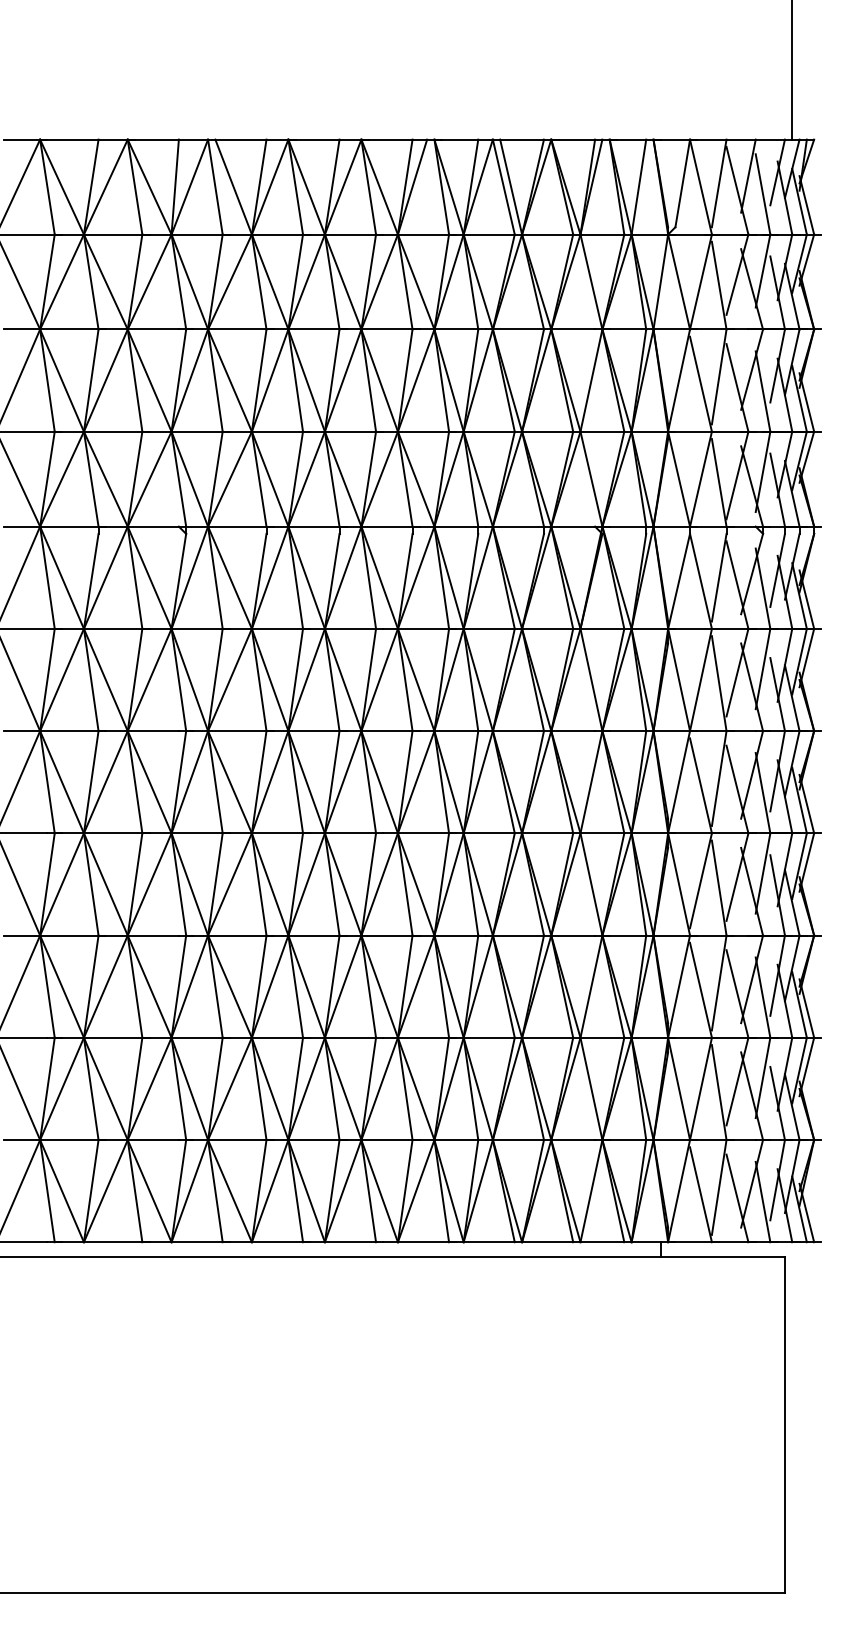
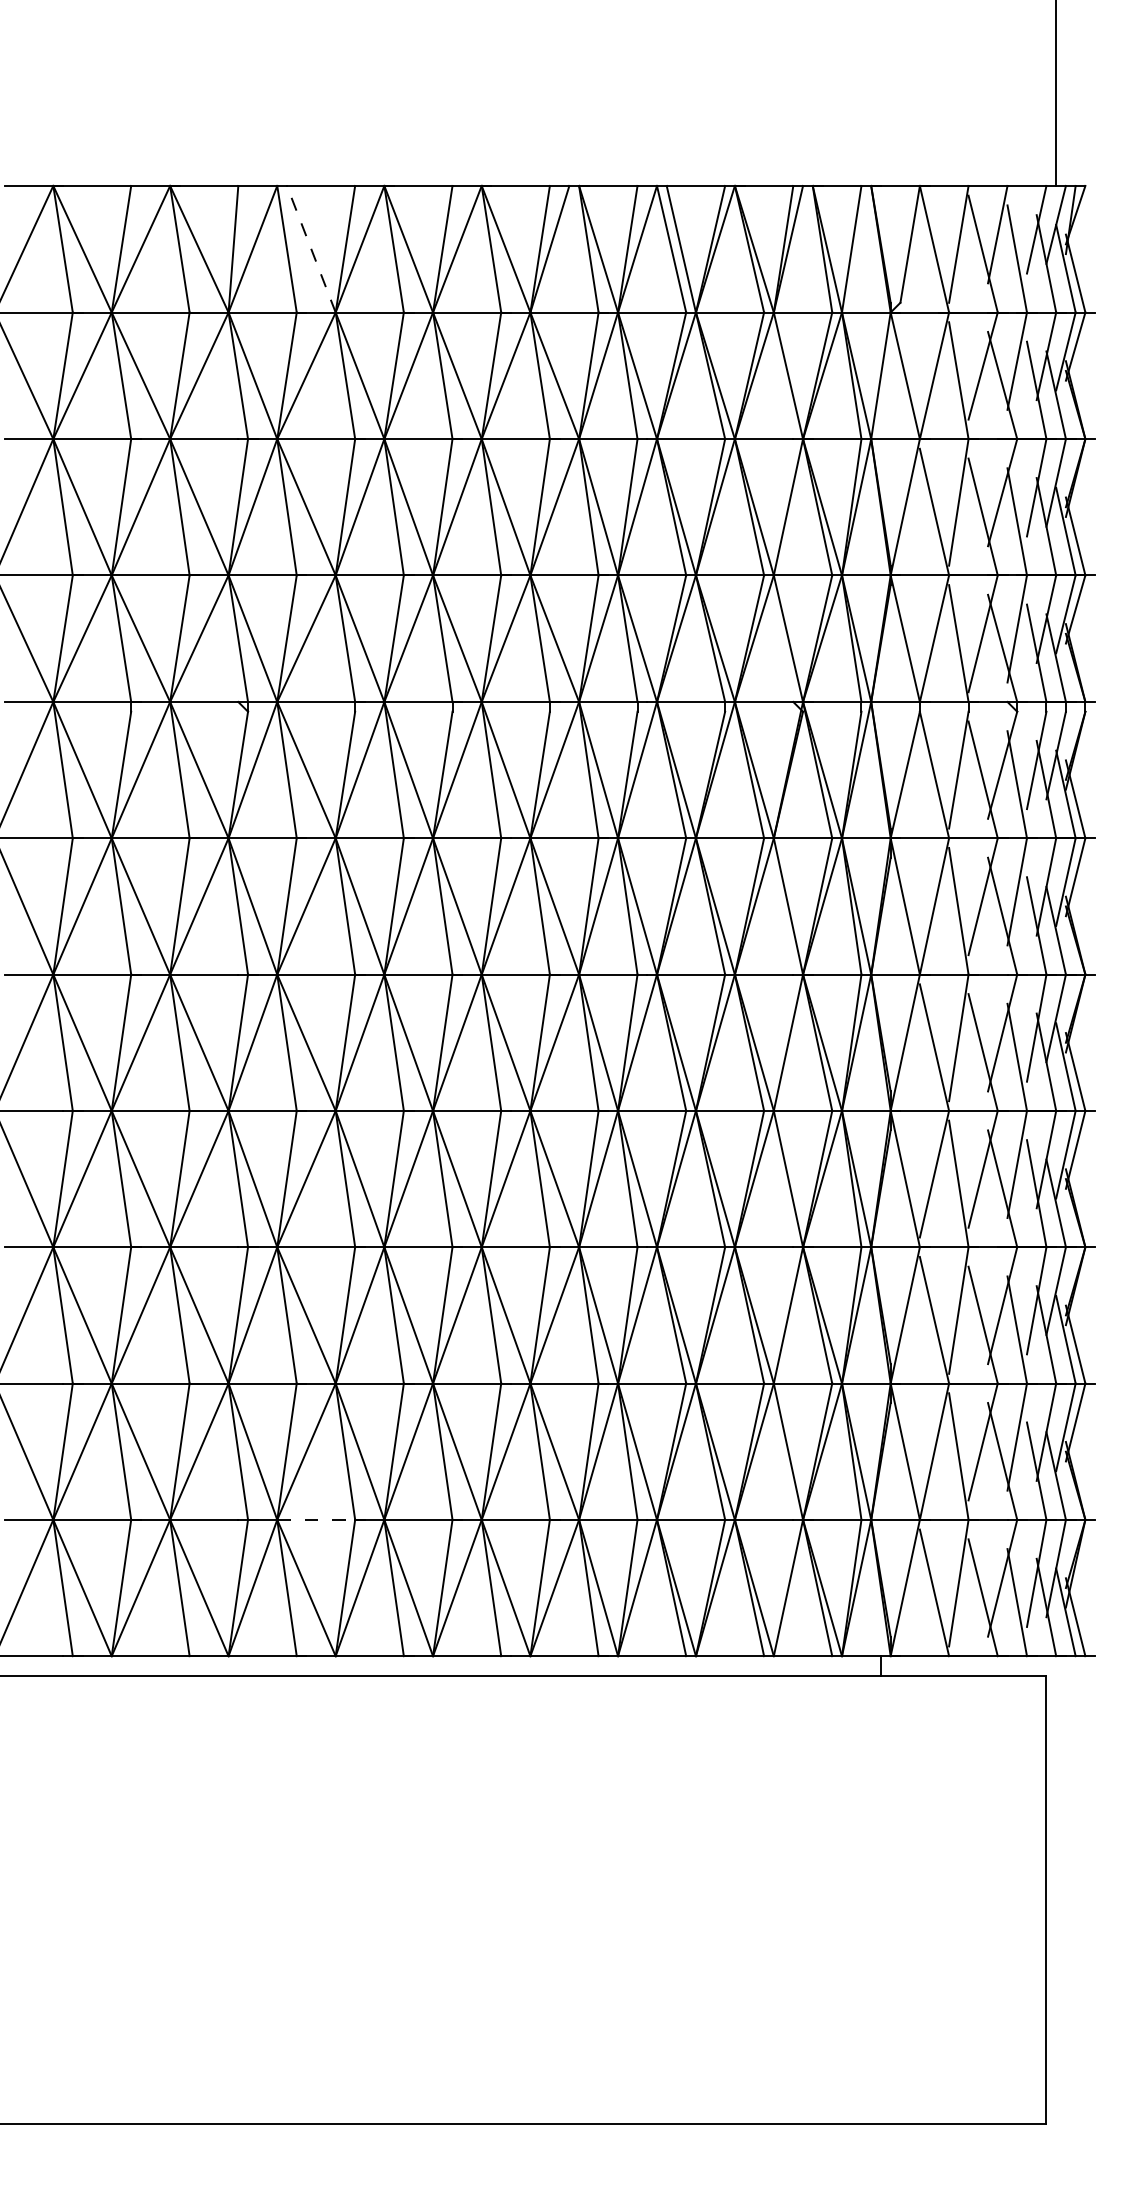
line: (233, 187) -> (311, 249), solid -> dashed
line: (237, 1140) -> (316, 1520), solid -> dashed

